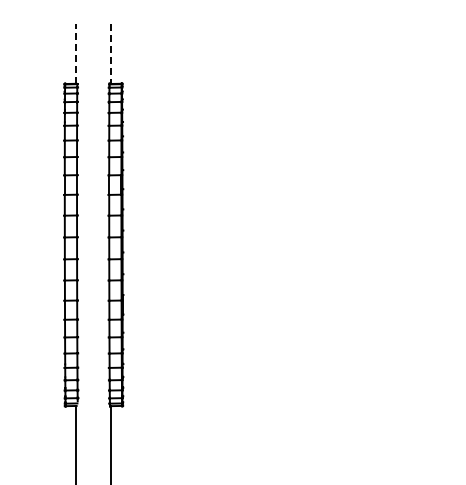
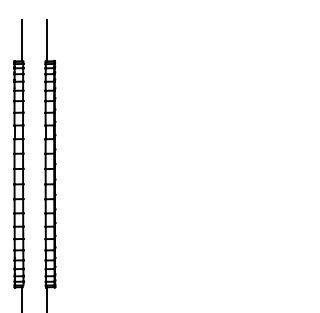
line: (75, 54) -> (22, 40), dashed -> solid
line: (110, 54) -> (46, 40), dashed -> solid

